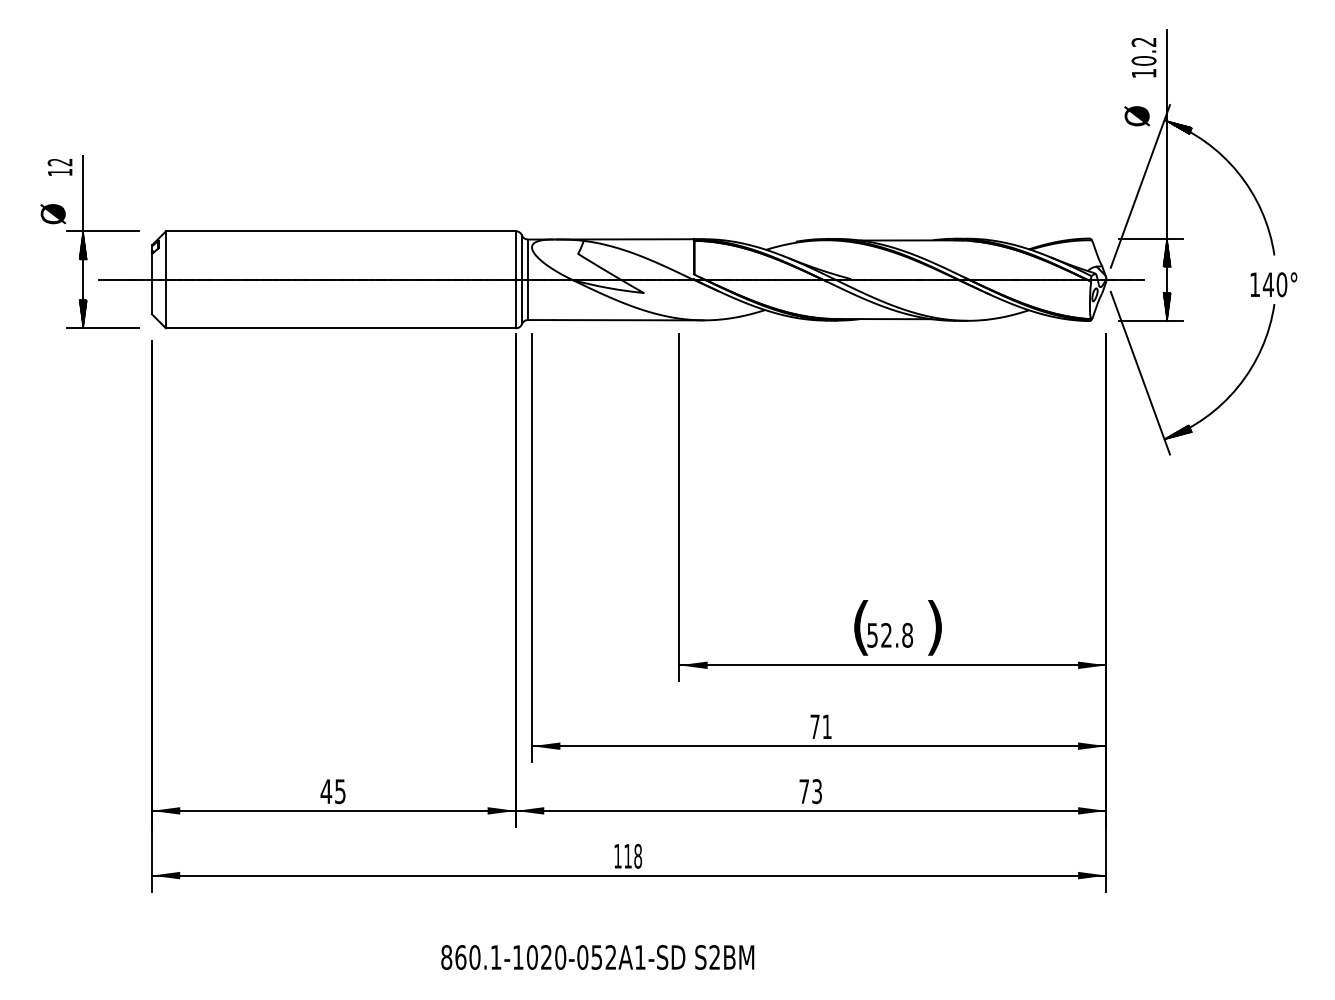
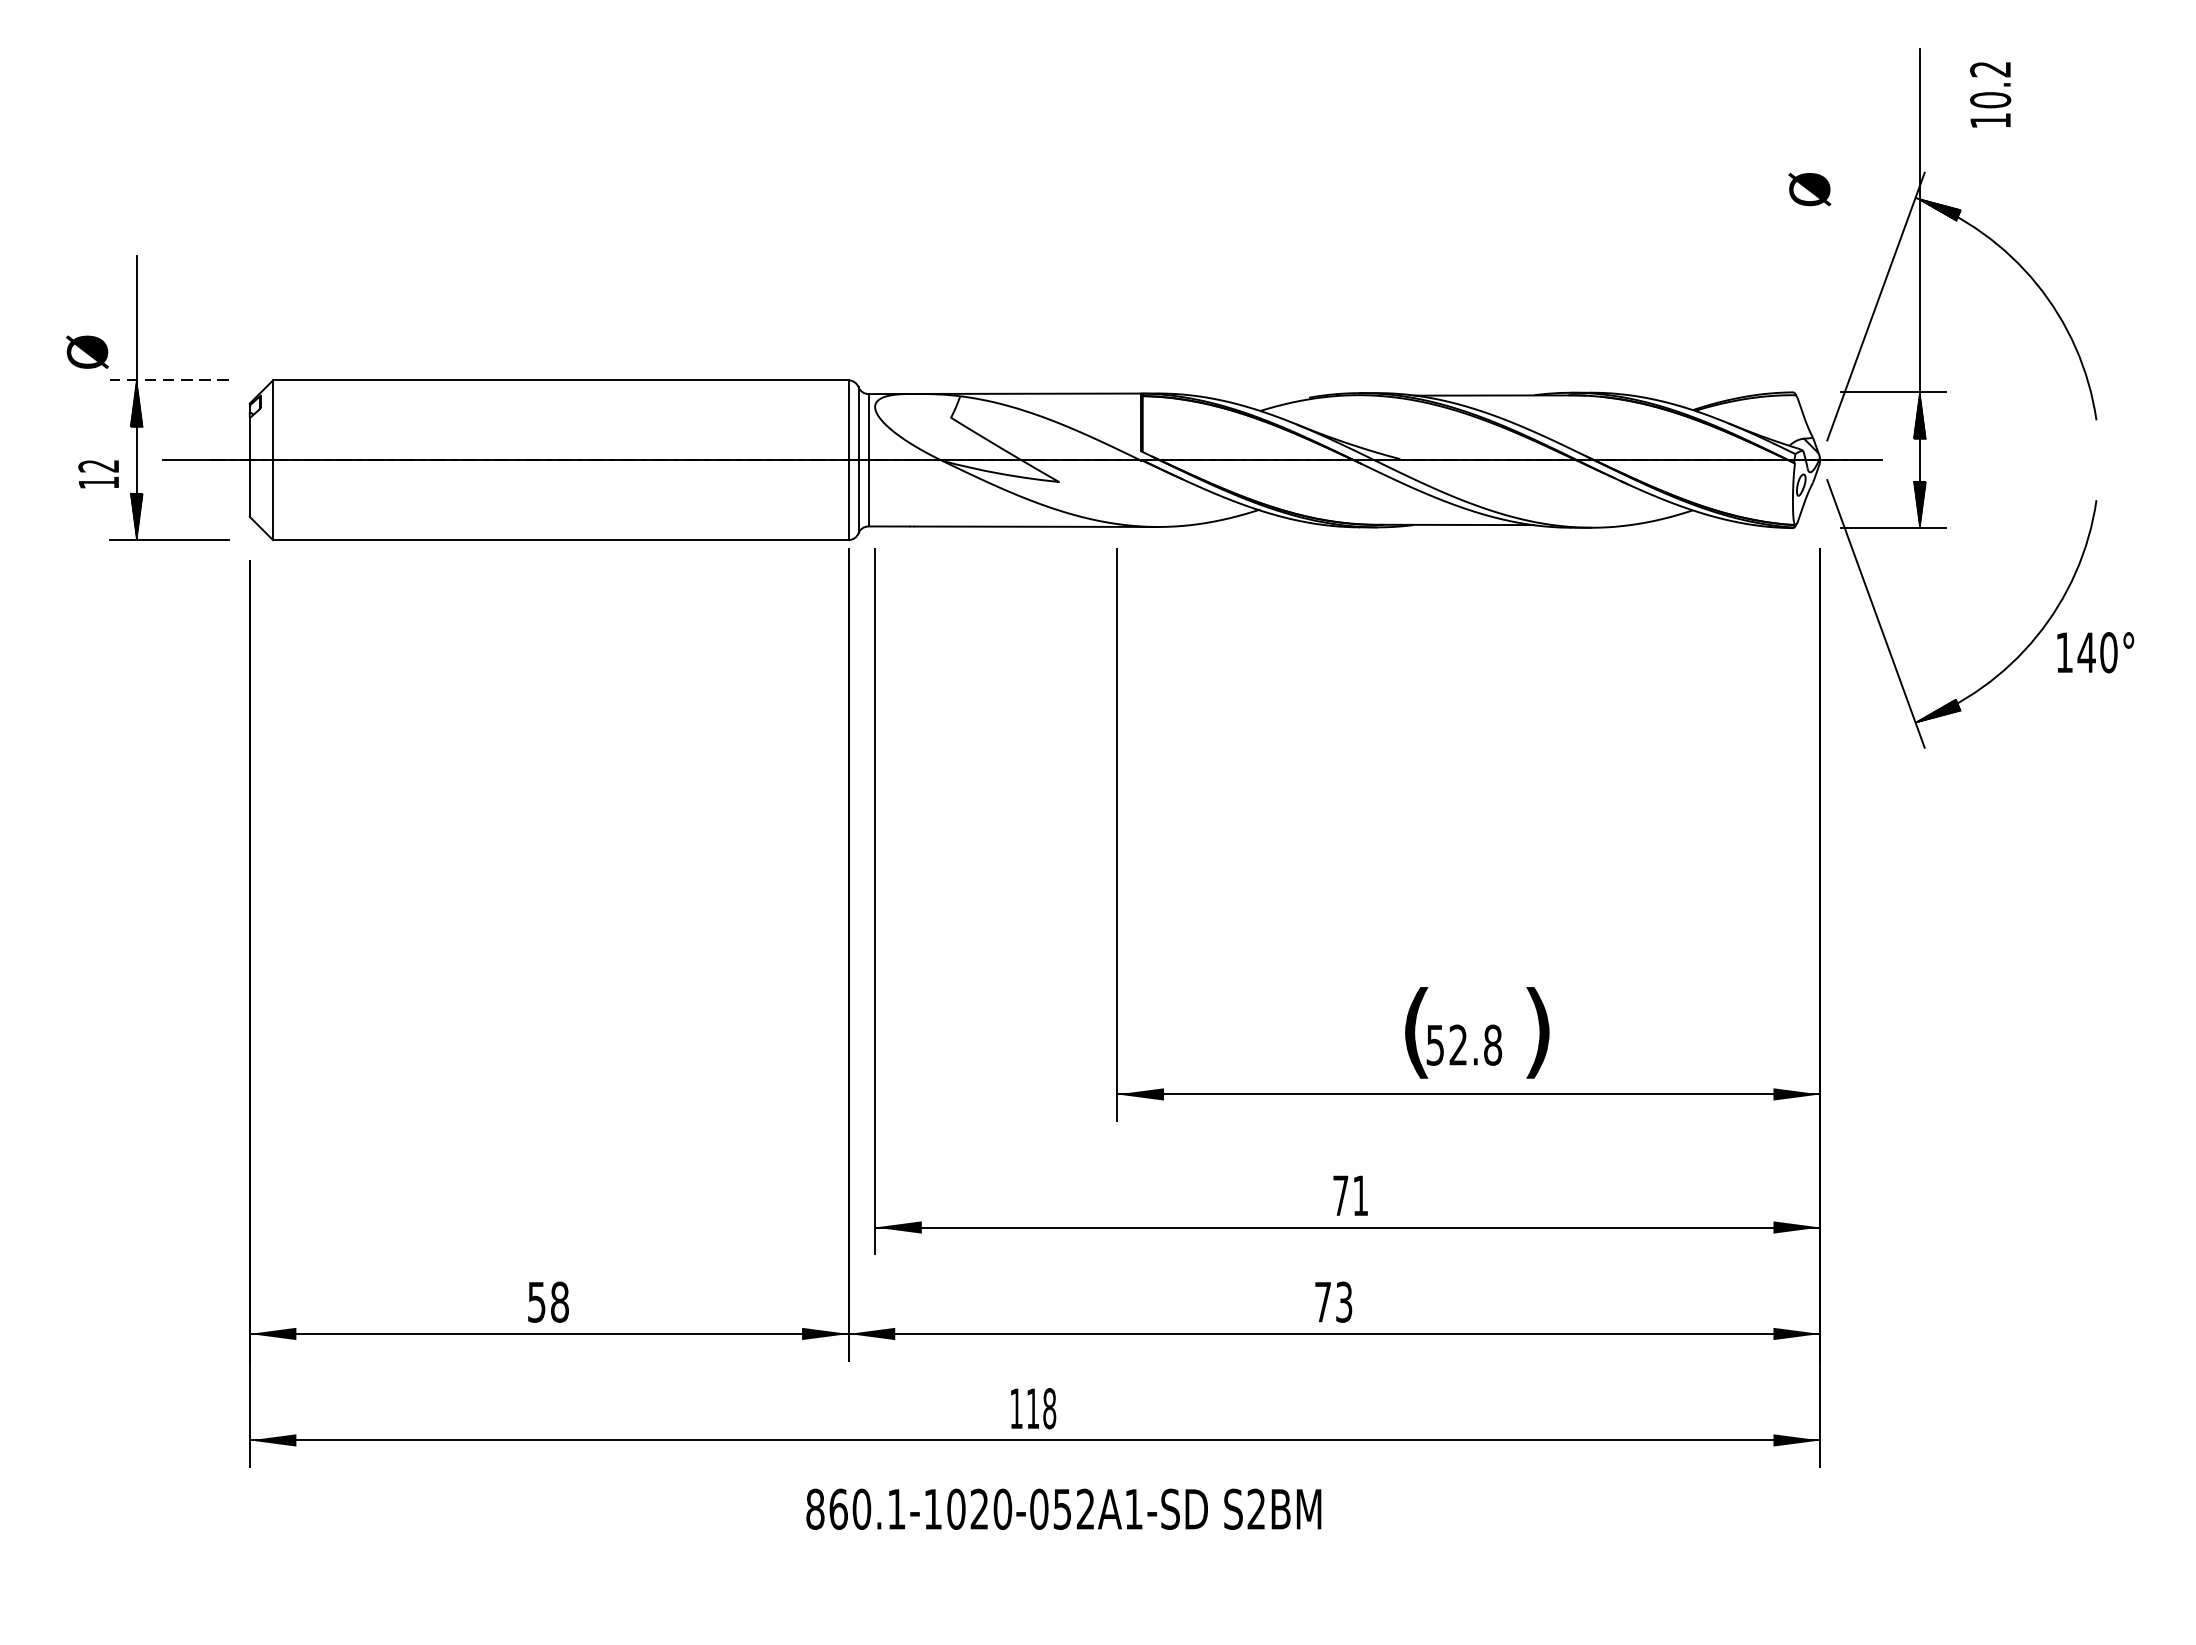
text: (1143, 57) -> (1989, 94), moved
text: (1137, 116) -> (1810, 189), moved
text: (59, 167) -> (97, 474), moved
line: (102, 231) -> (168, 380), solid -> dashed
text: (1273, 284) -> (2094, 652), moved
text: (332, 791) -> (546, 1302), 45 -> 58
text: (597, 957) -> (1063, 1509), moved

